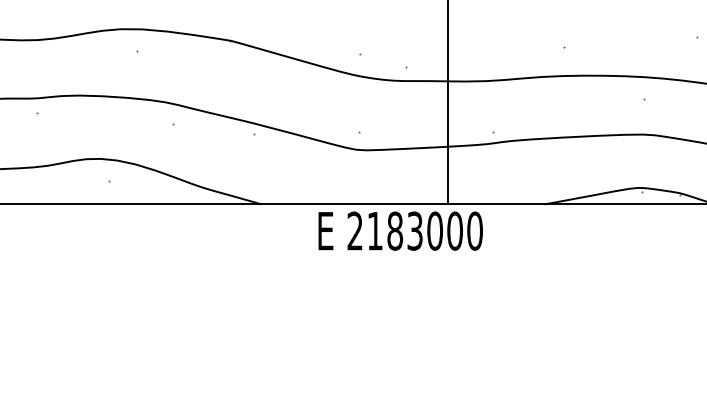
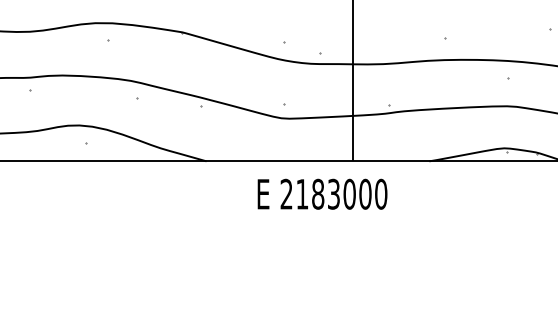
text: (400, 230) -> (322, 193), moved

